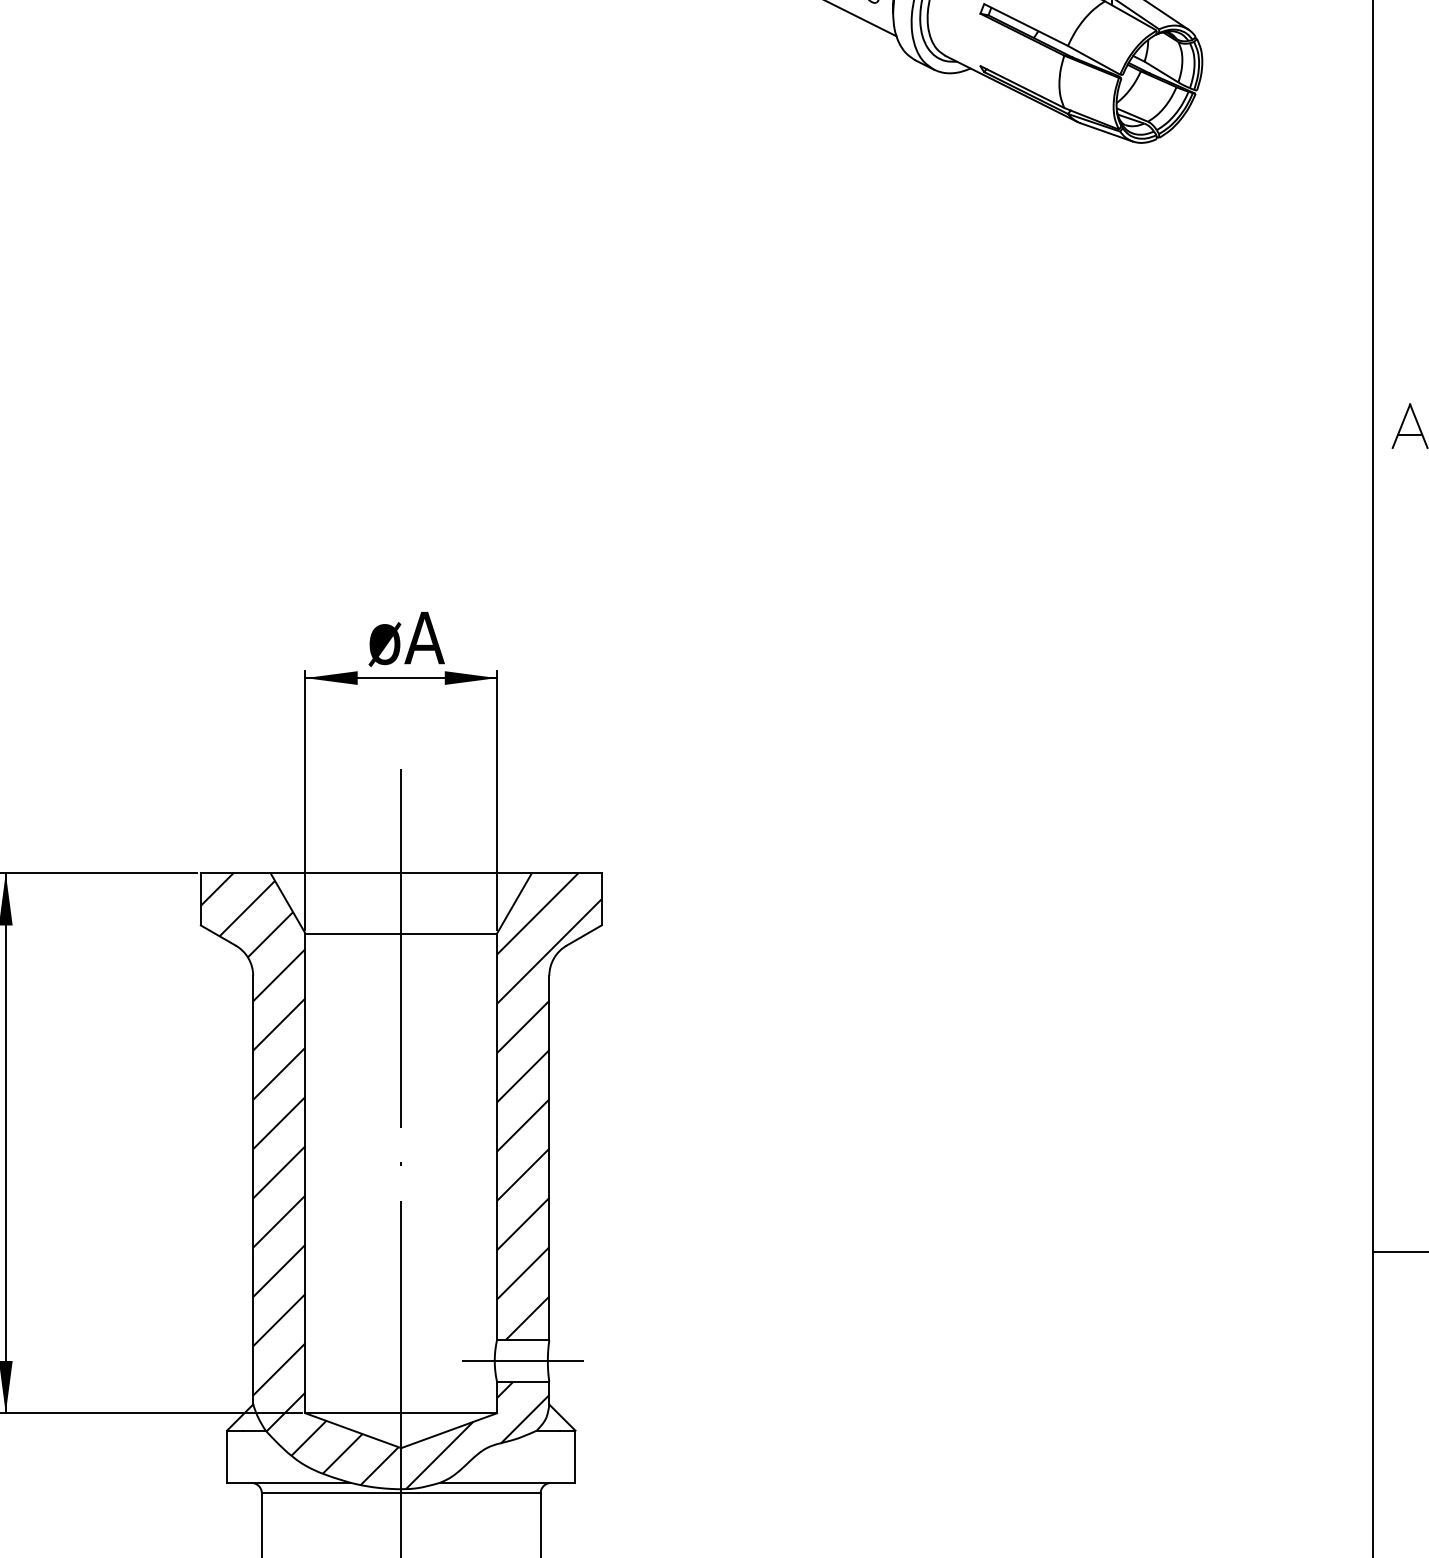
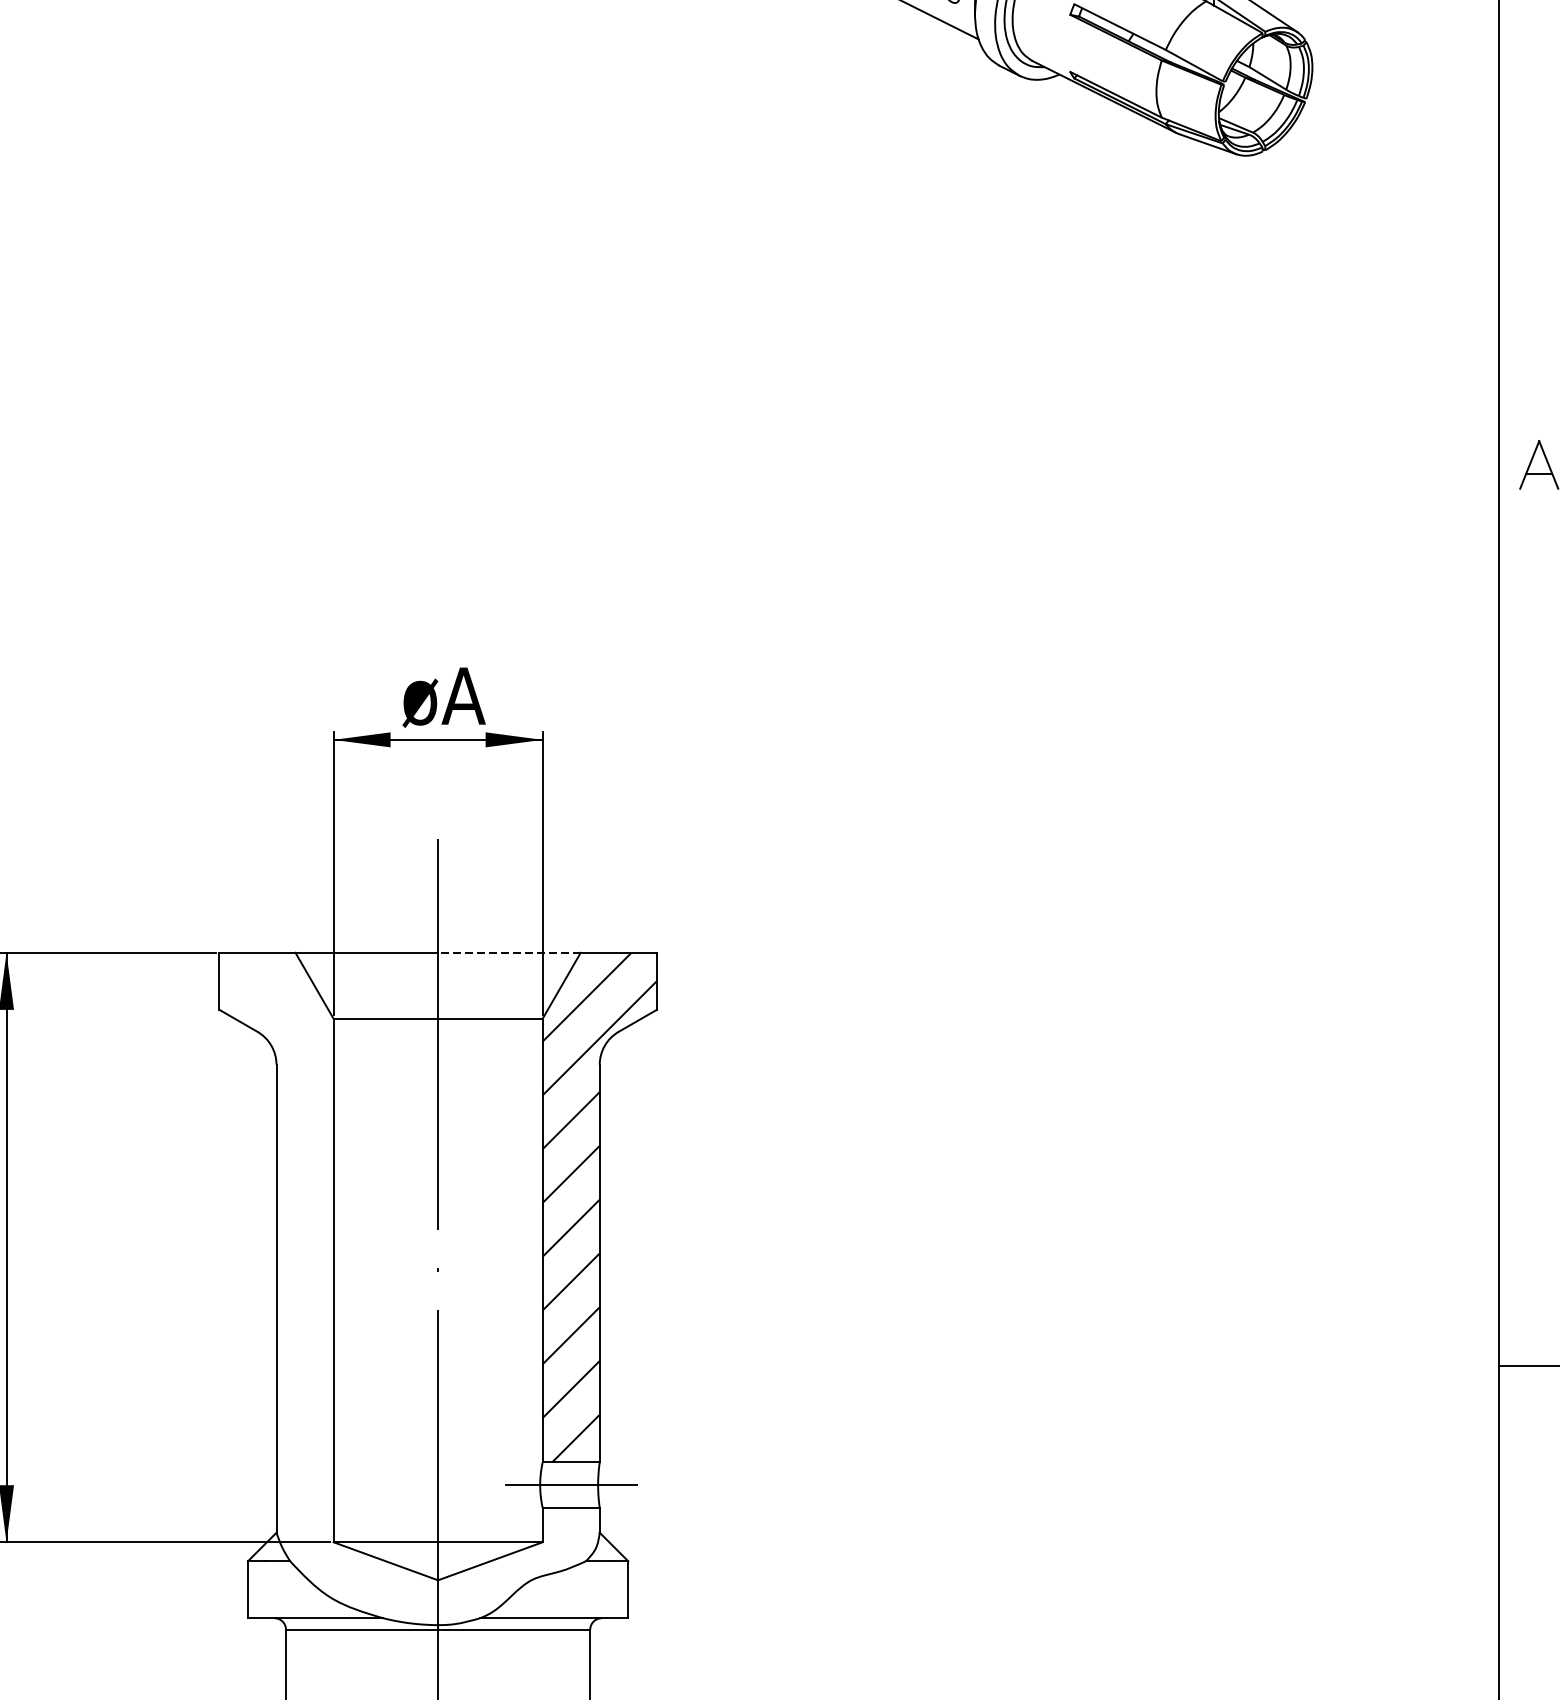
line: (466, 873) -> (509, 953), solid -> dashed
hatch: (374, 1181) -> (408, 1289), removed

